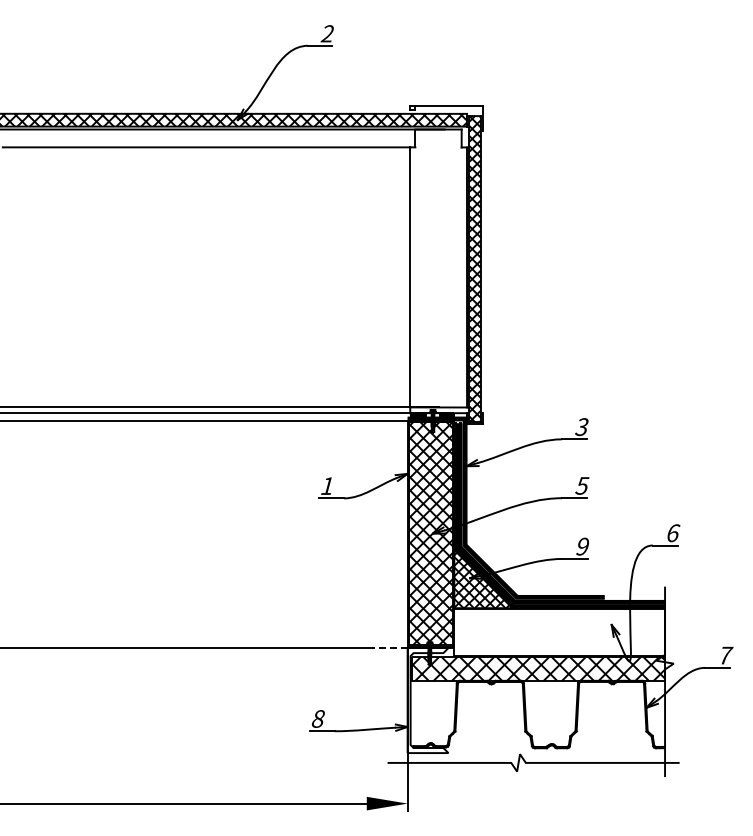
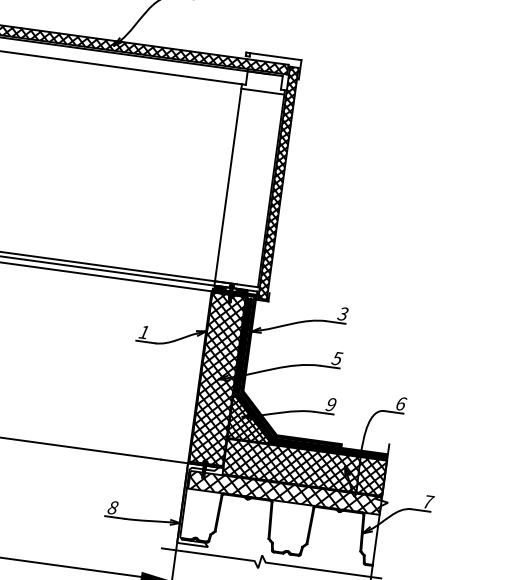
line: (438, 153) -> (262, 91), added
hatch: (559, 632) -> (304, 467), added
line: (389, 648) -> (174, 461), dashed -> solid

